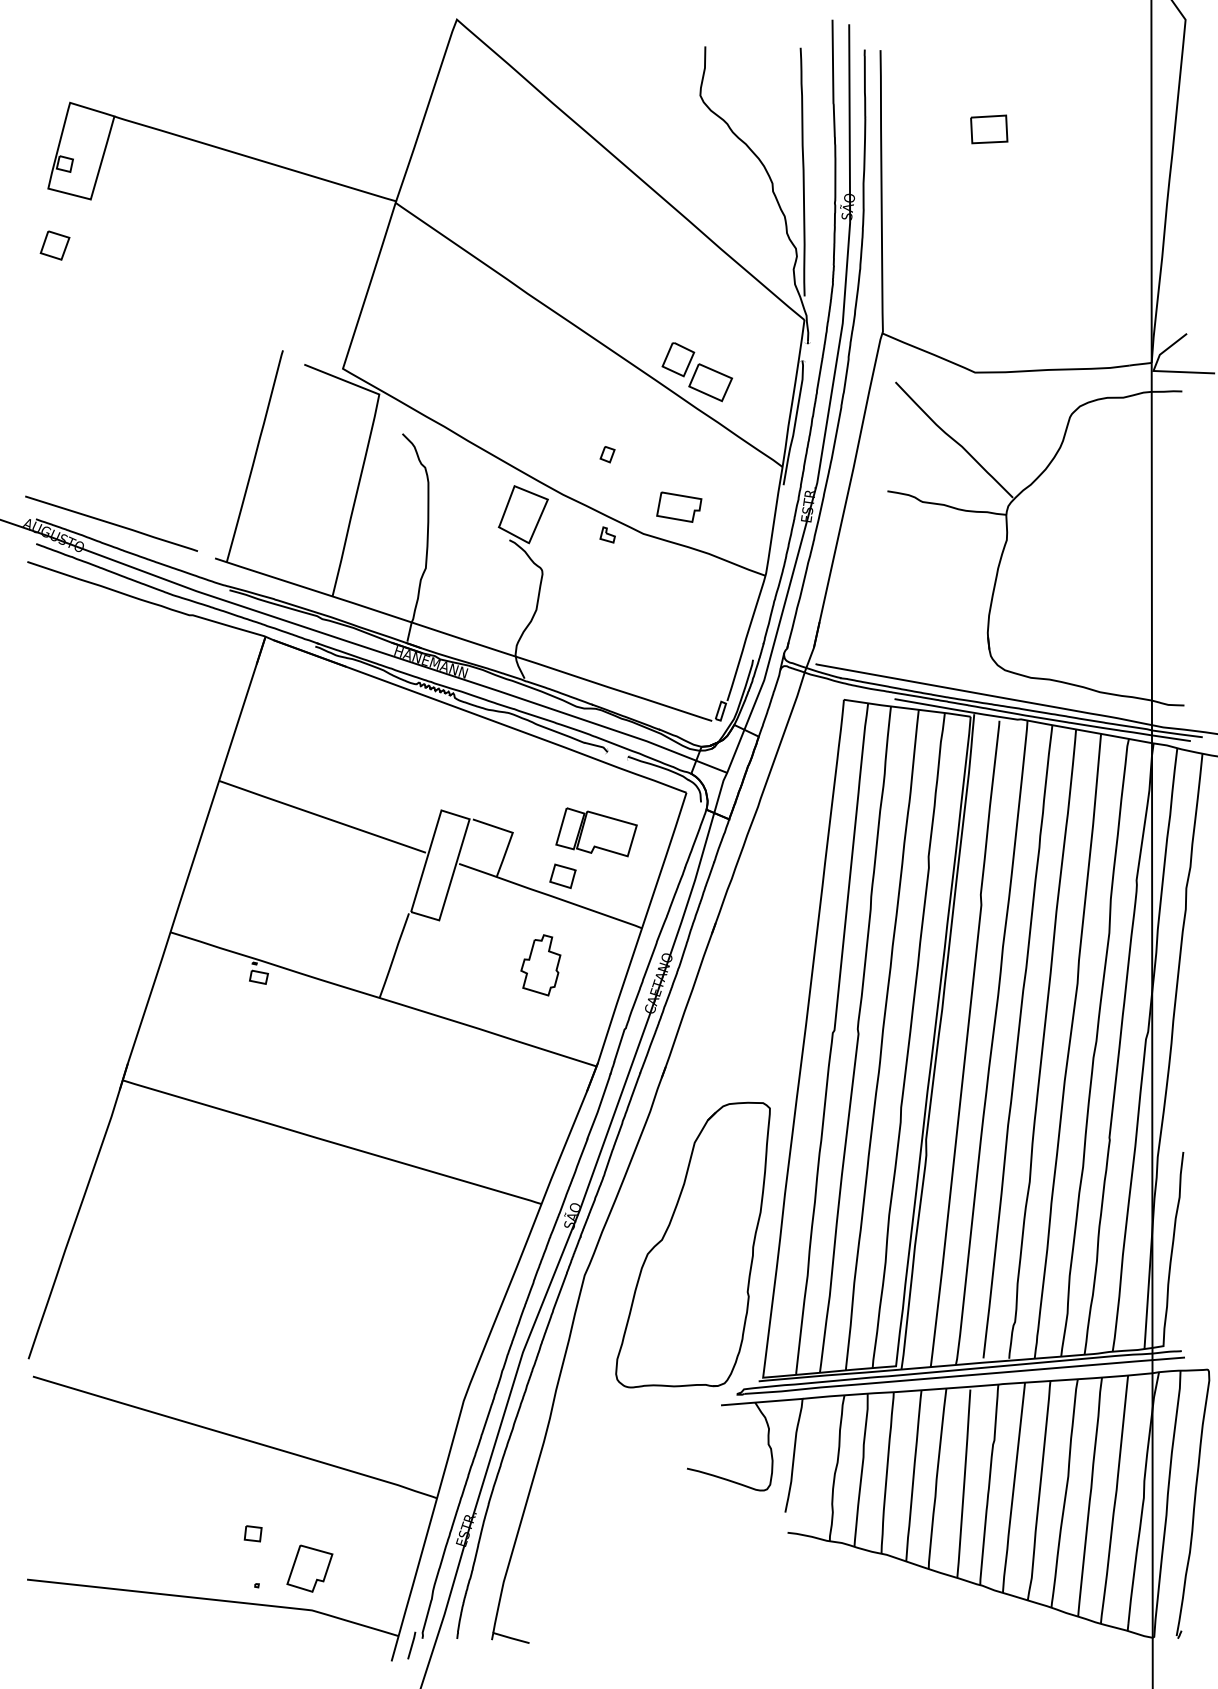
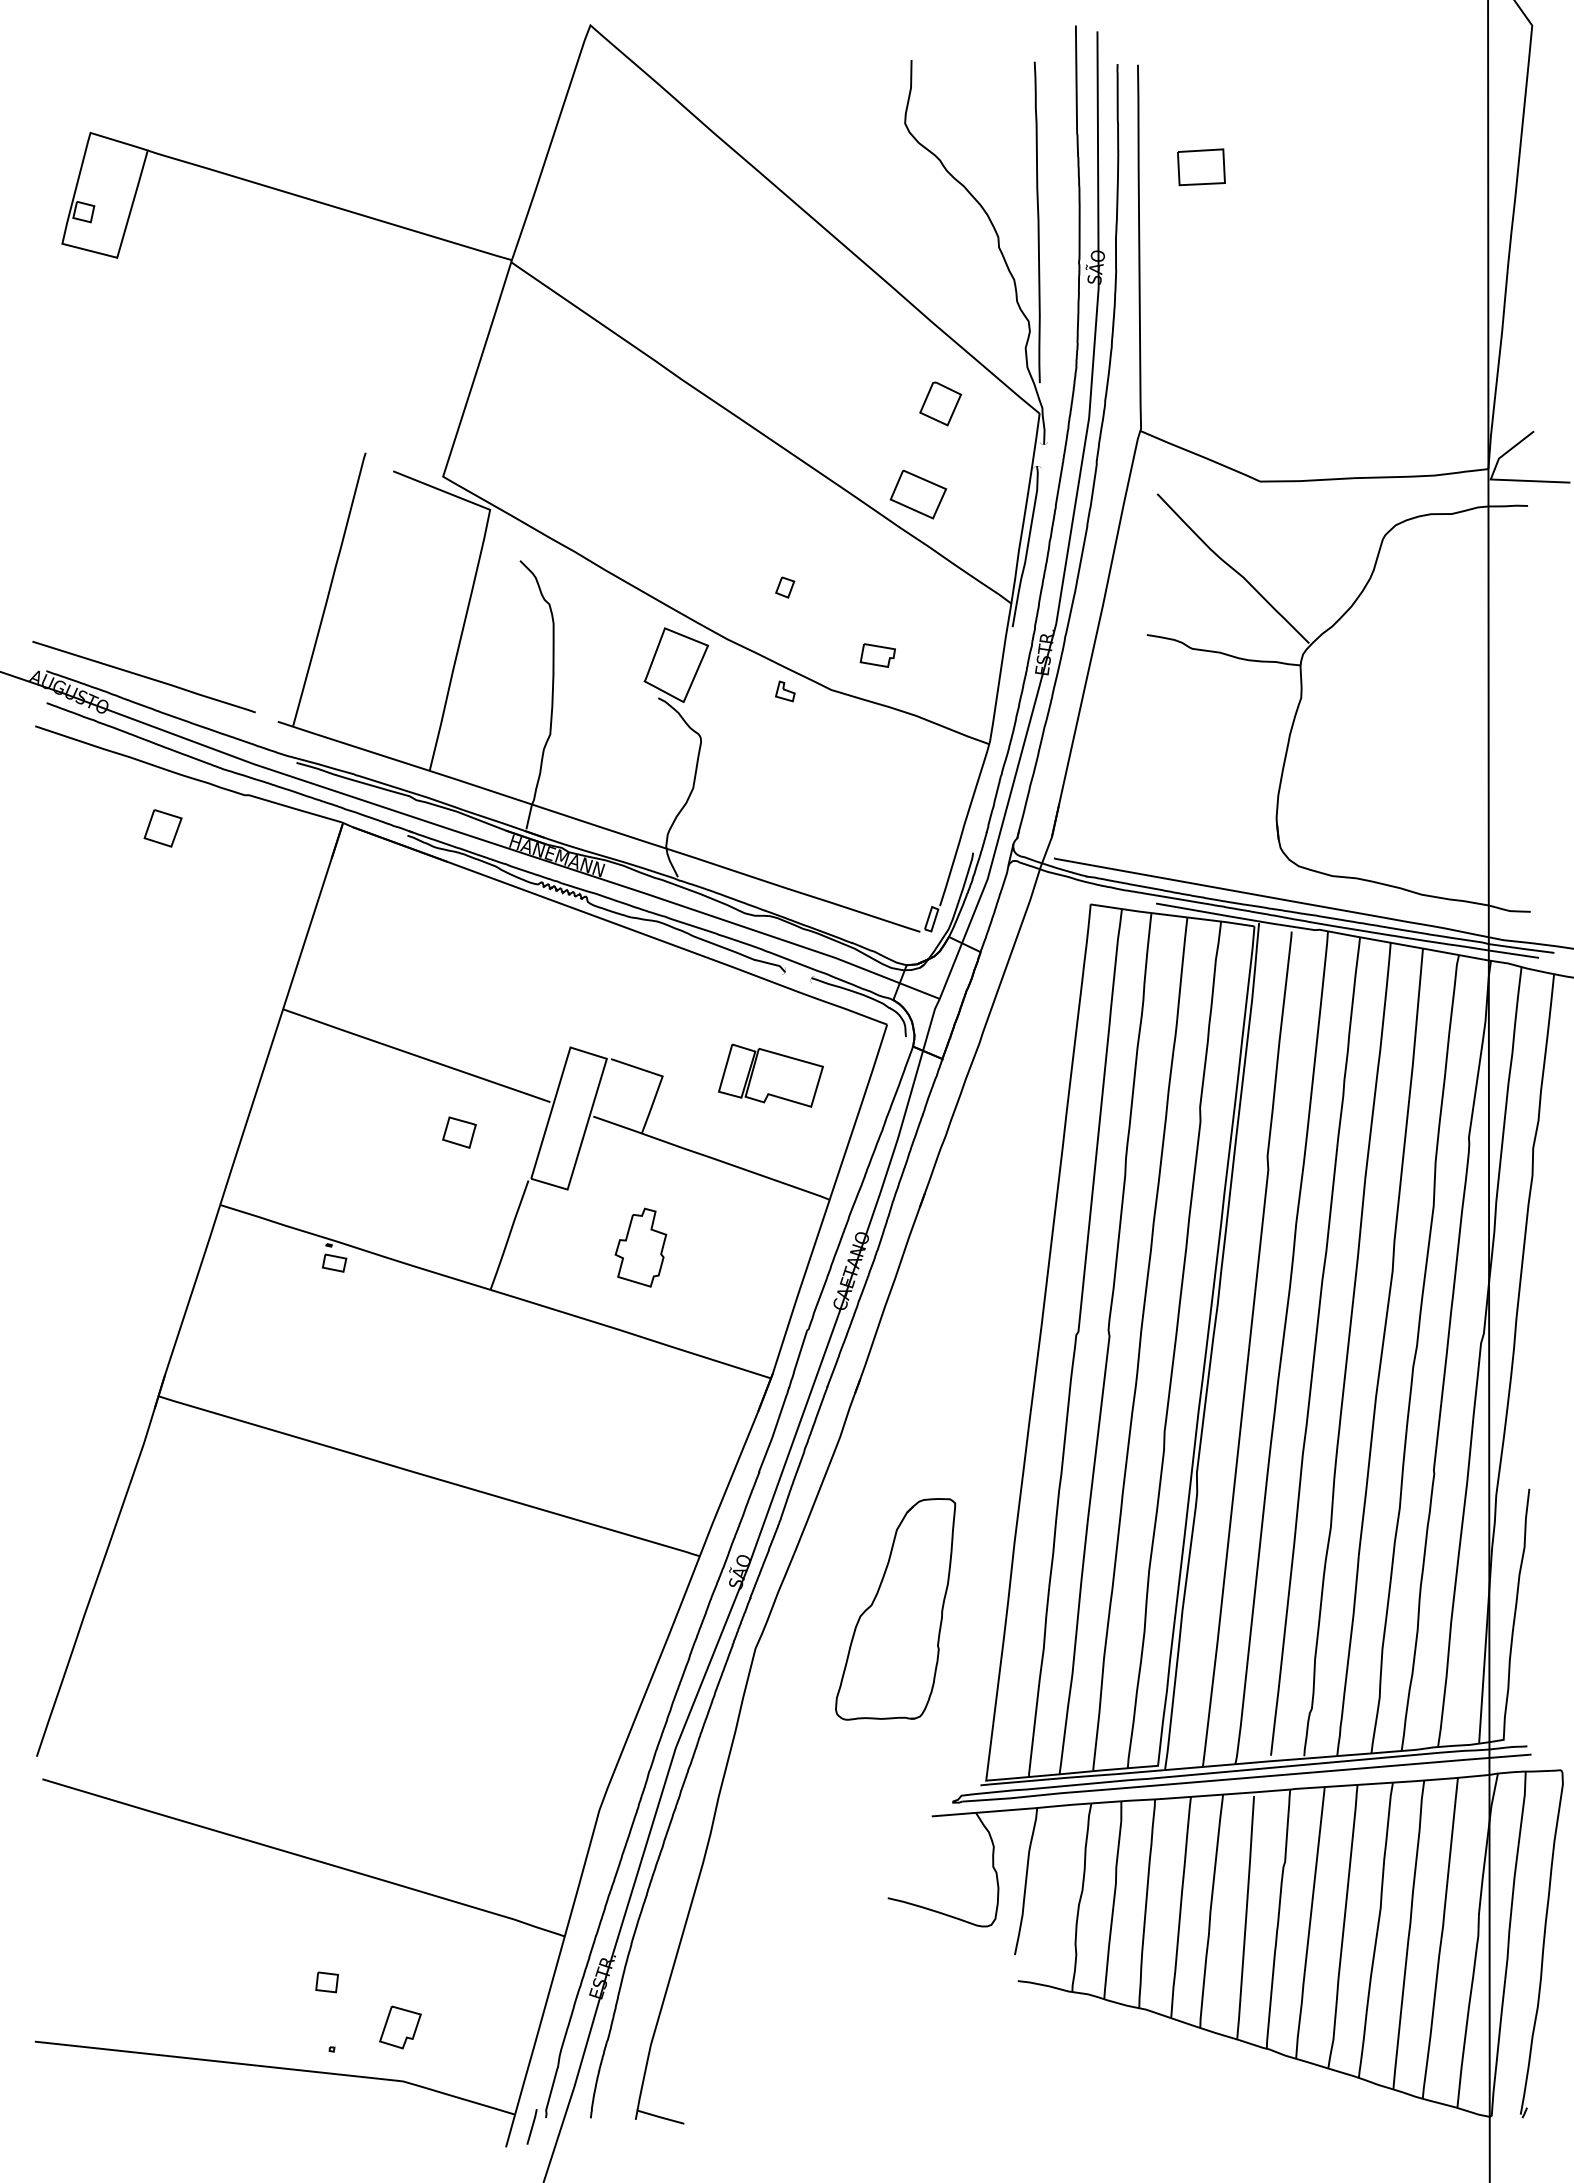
part: (989, 129) -> (1201, 167), moved
part: (54, 245) -> (162, 828), moved
part: (678, 359) -> (940, 403), moved
part: (679, 507) -> (877, 655), size x0.6
part: (562, 876) -> (459, 1132), moved
part: (540, 965) -> (640, 1247), moved
part: (692, 1245) -> (895, 1609), size x0.6
part: (309, 1568) -> (400, 2027), size x0.7

